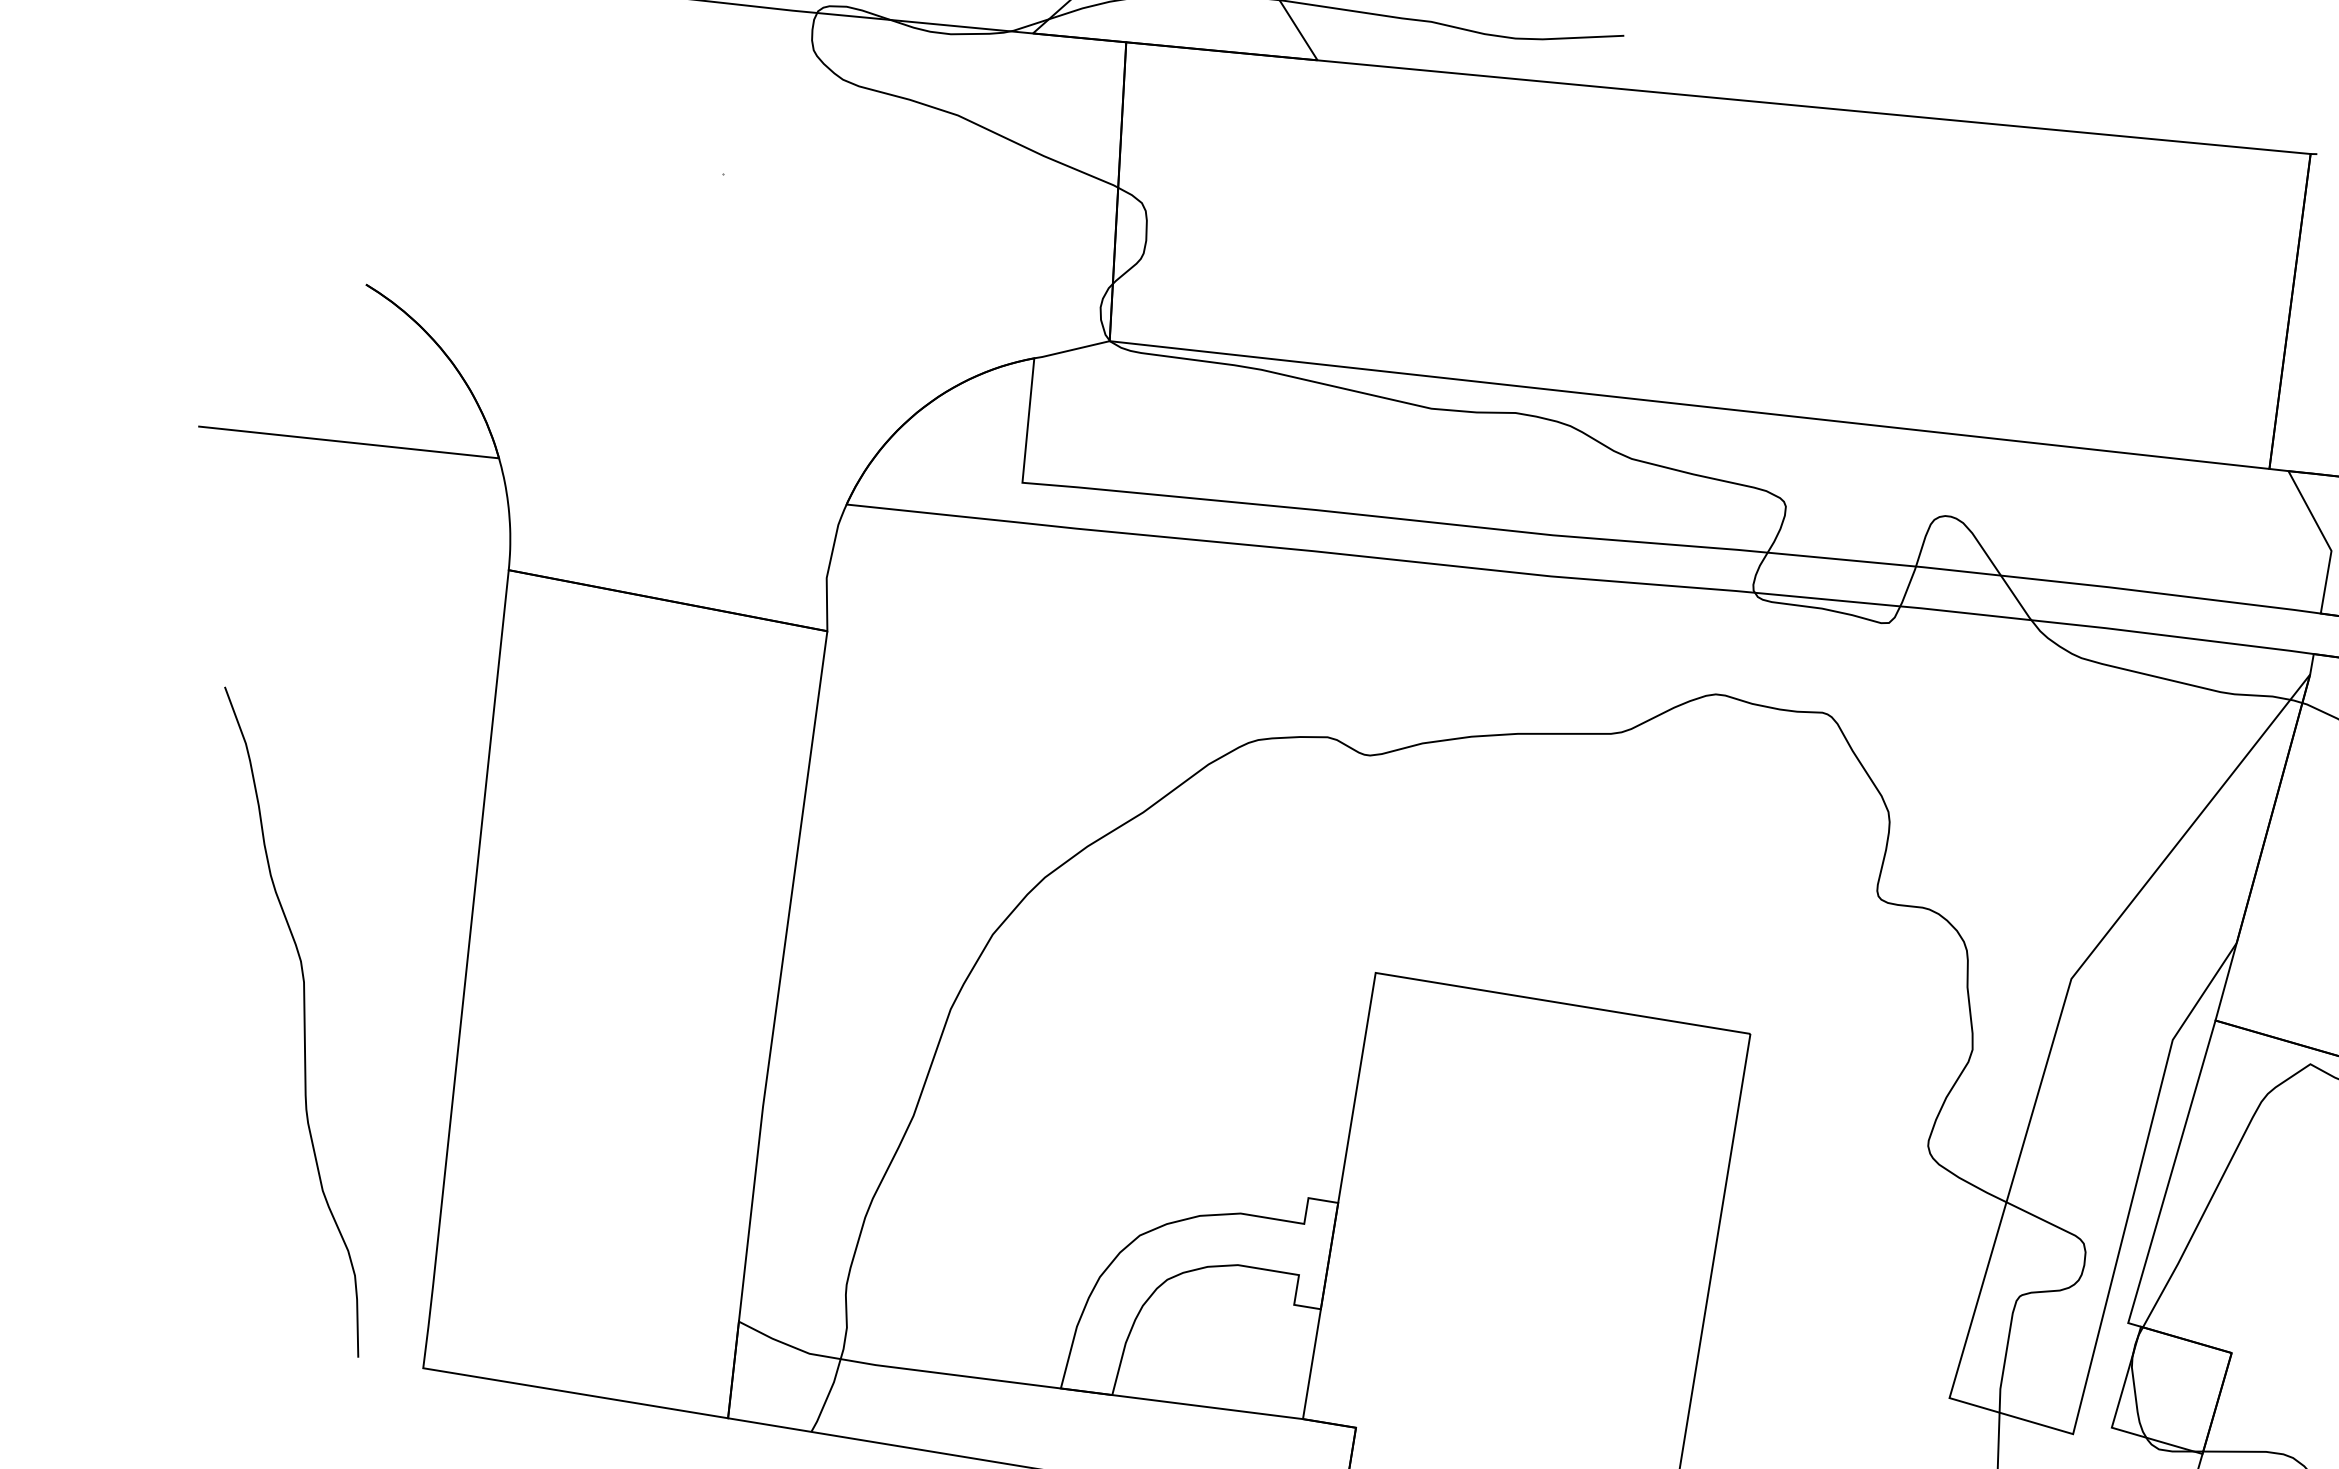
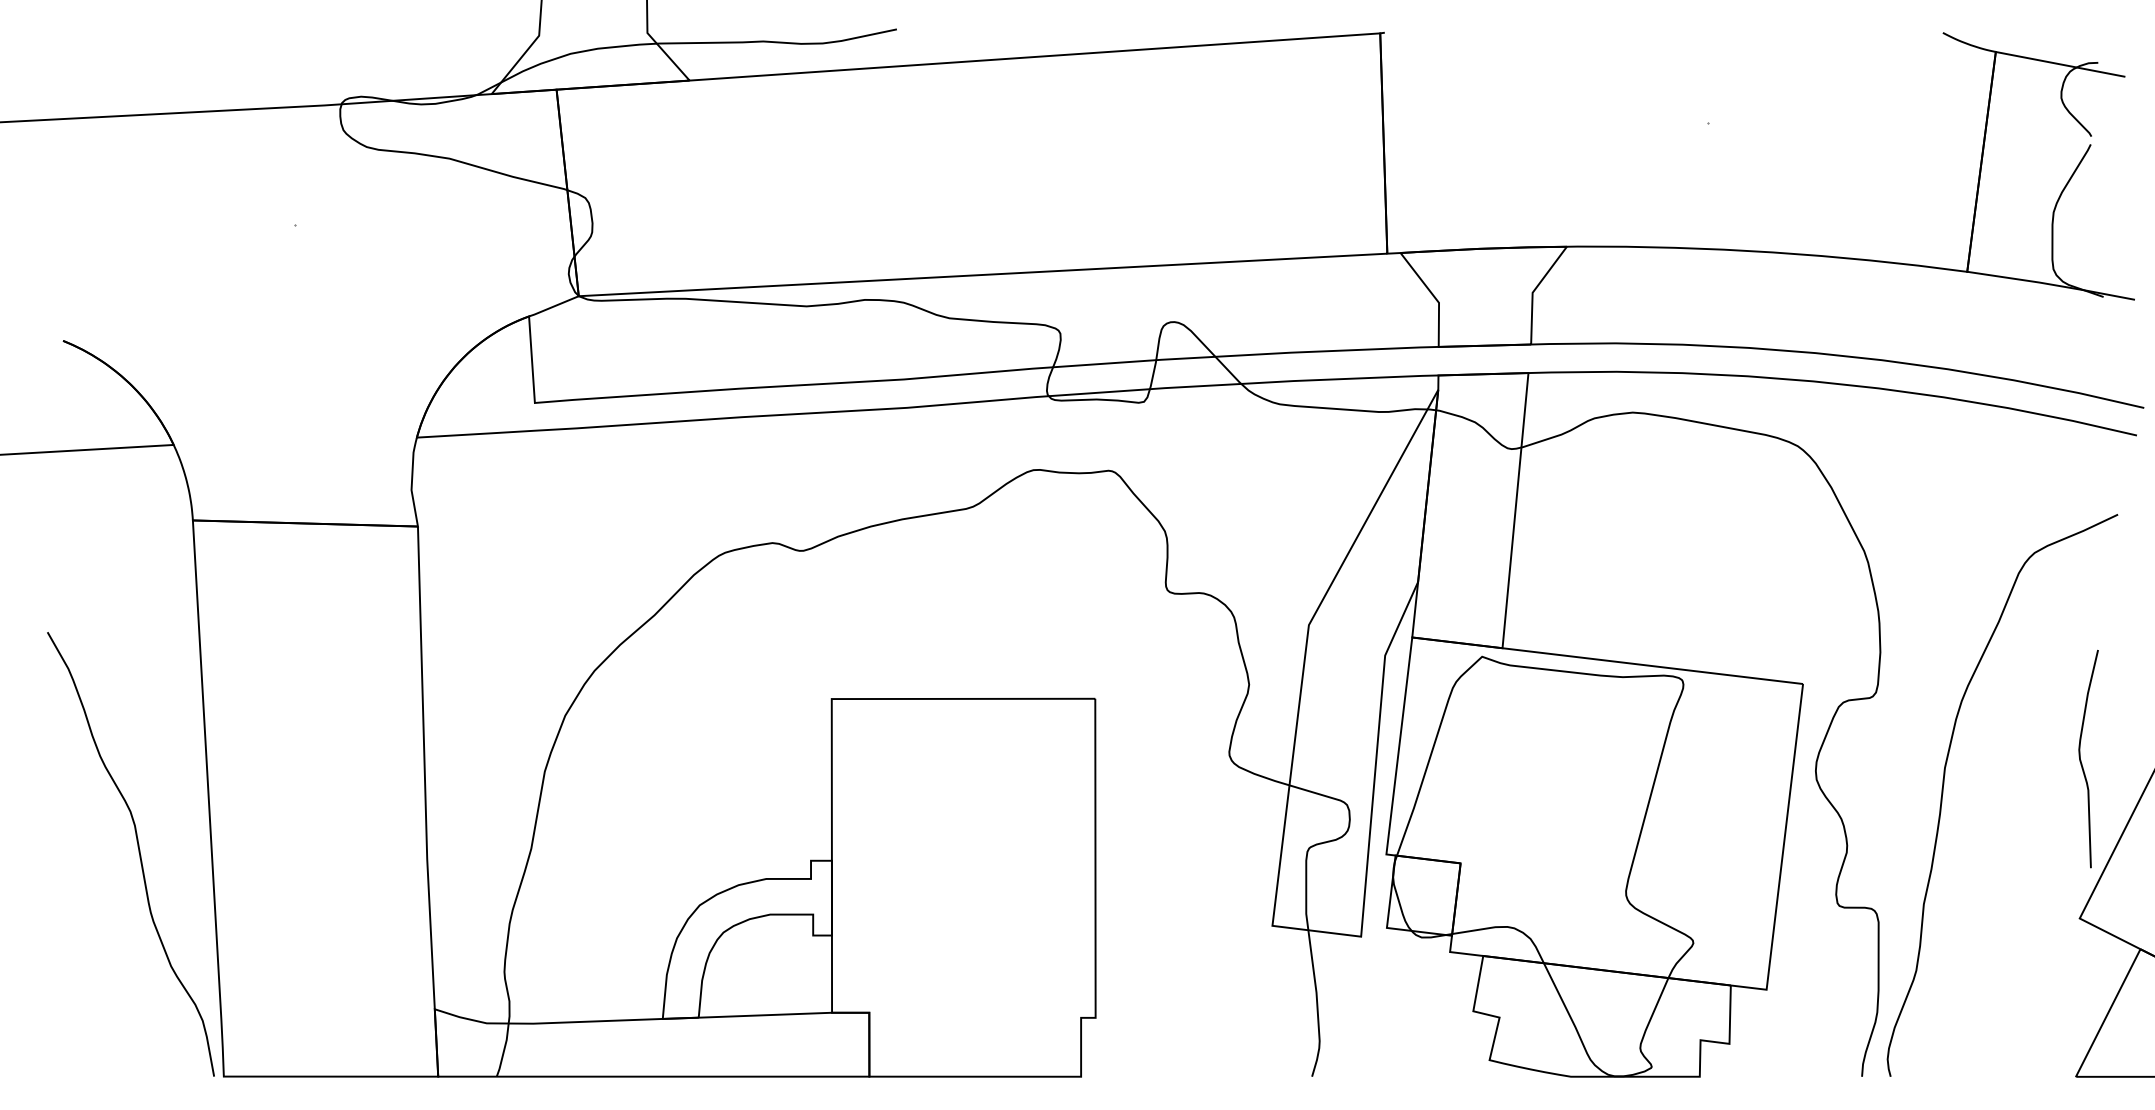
curve: (302, 1021) -> (138, 852), moved

